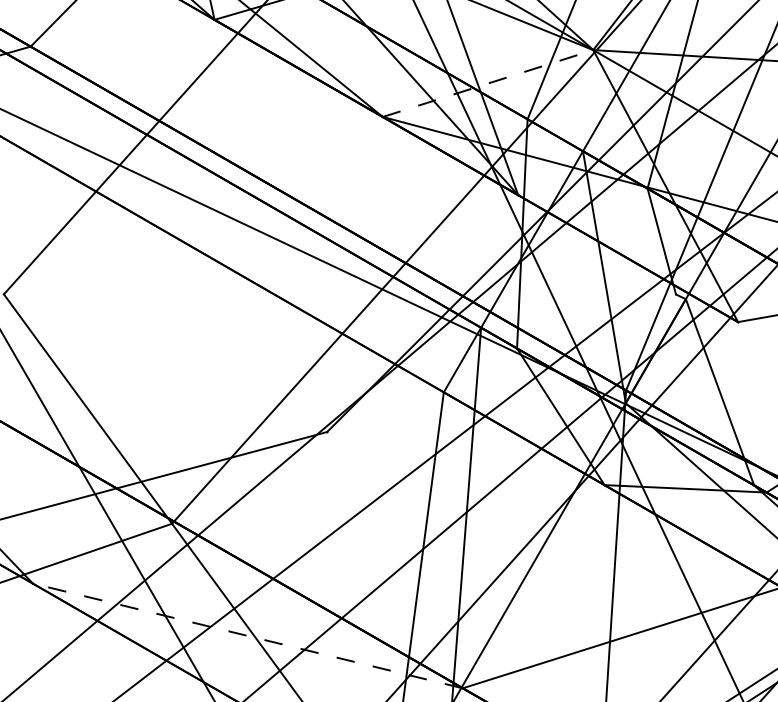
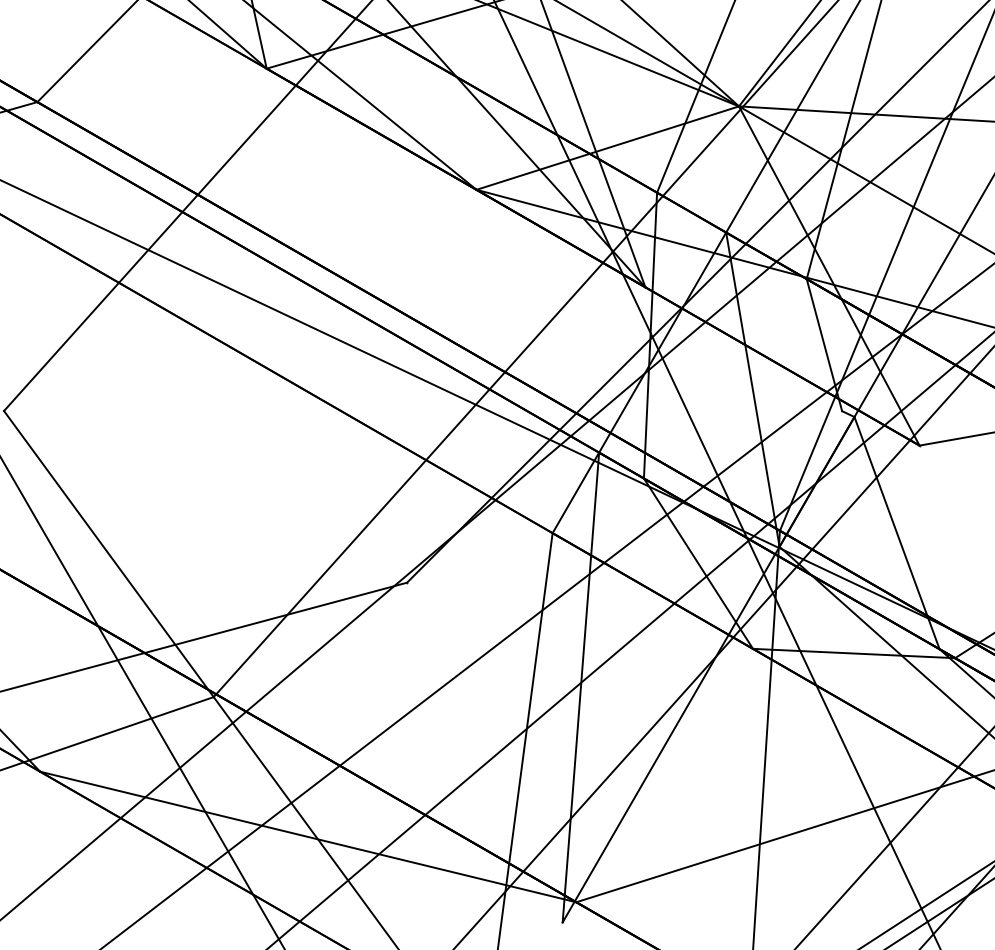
line: (487, 83) -> (607, 148), dashed -> solid
line: (248, 635) -> (308, 836), dashed -> solid

